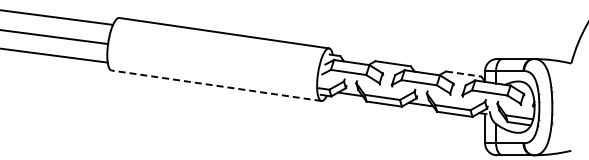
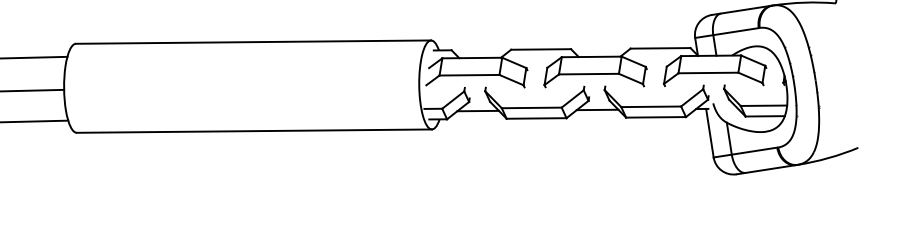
line: (463, 74) -> (660, 49), dashed -> solid
line: (216, 85) -> (254, 130), dashed -> solid

